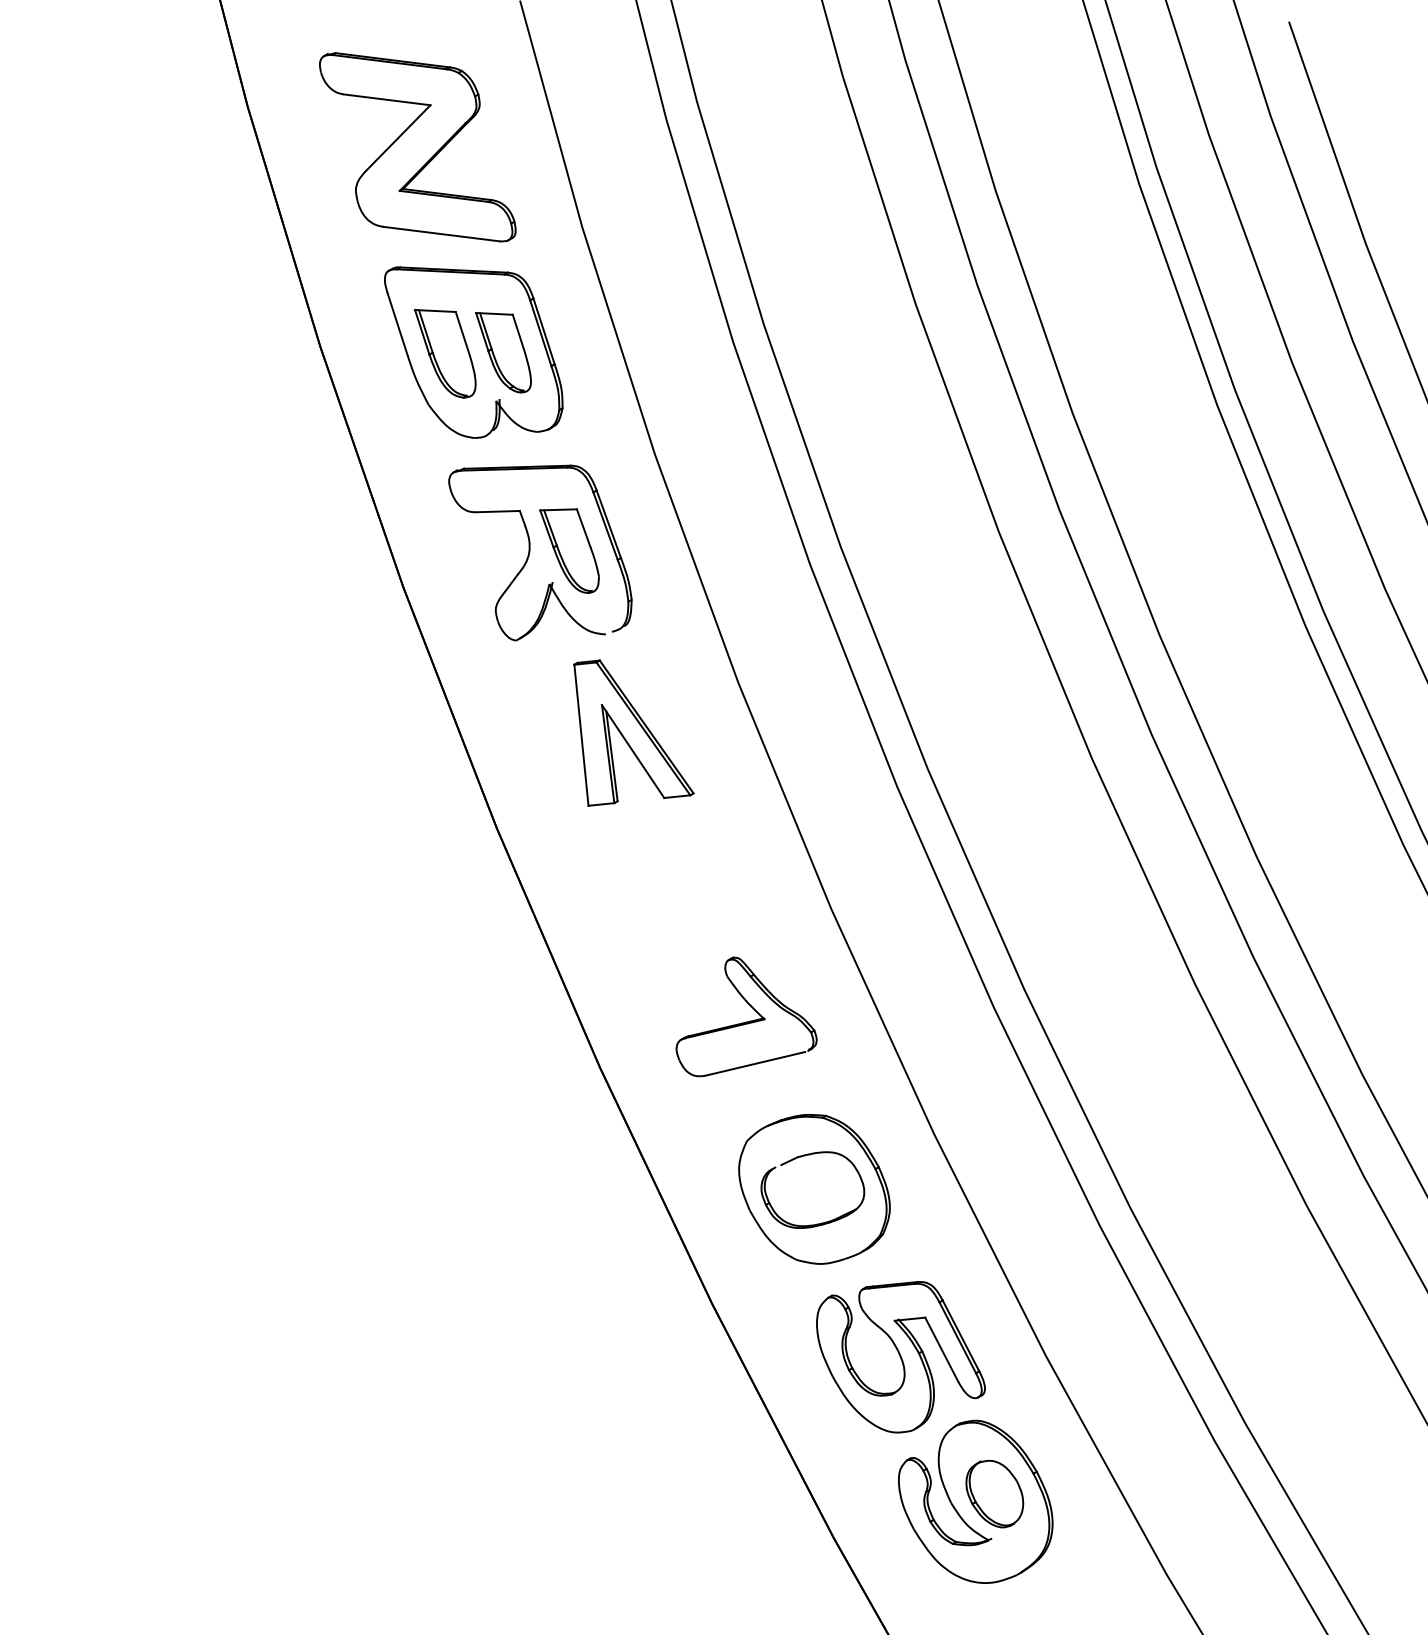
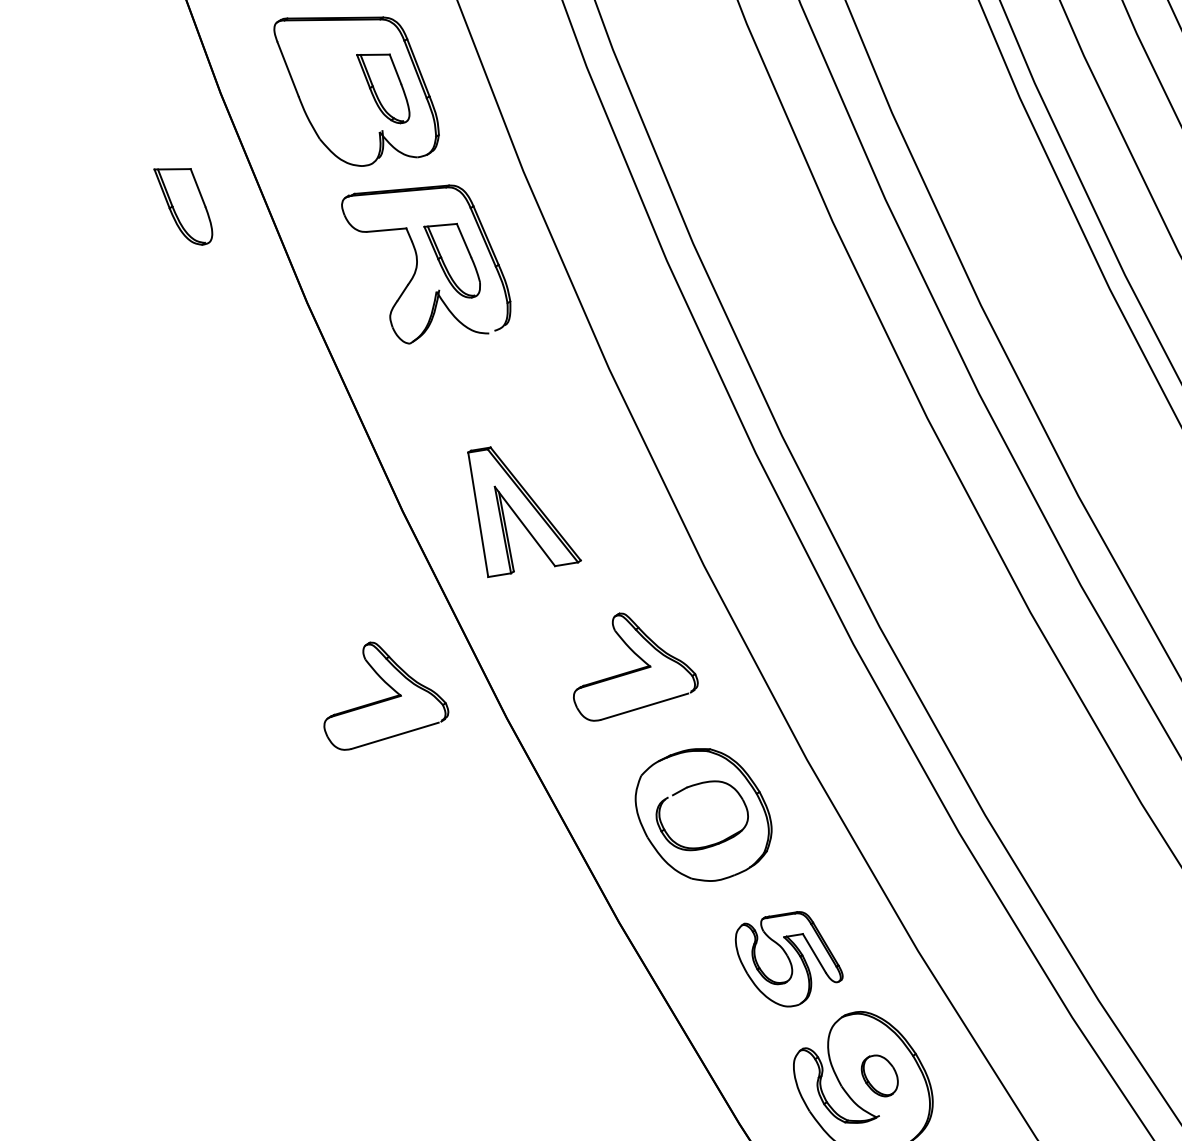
part: (445, 353) -> (183, 206), moved
part: (633, 732) -> (524, 509), moved
part: (464, 1032) -> (384, 694), added
part: (900, 1357) -> (788, 959), size x0.7
part: (994, 1493) -> (879, 1075), size x0.7

